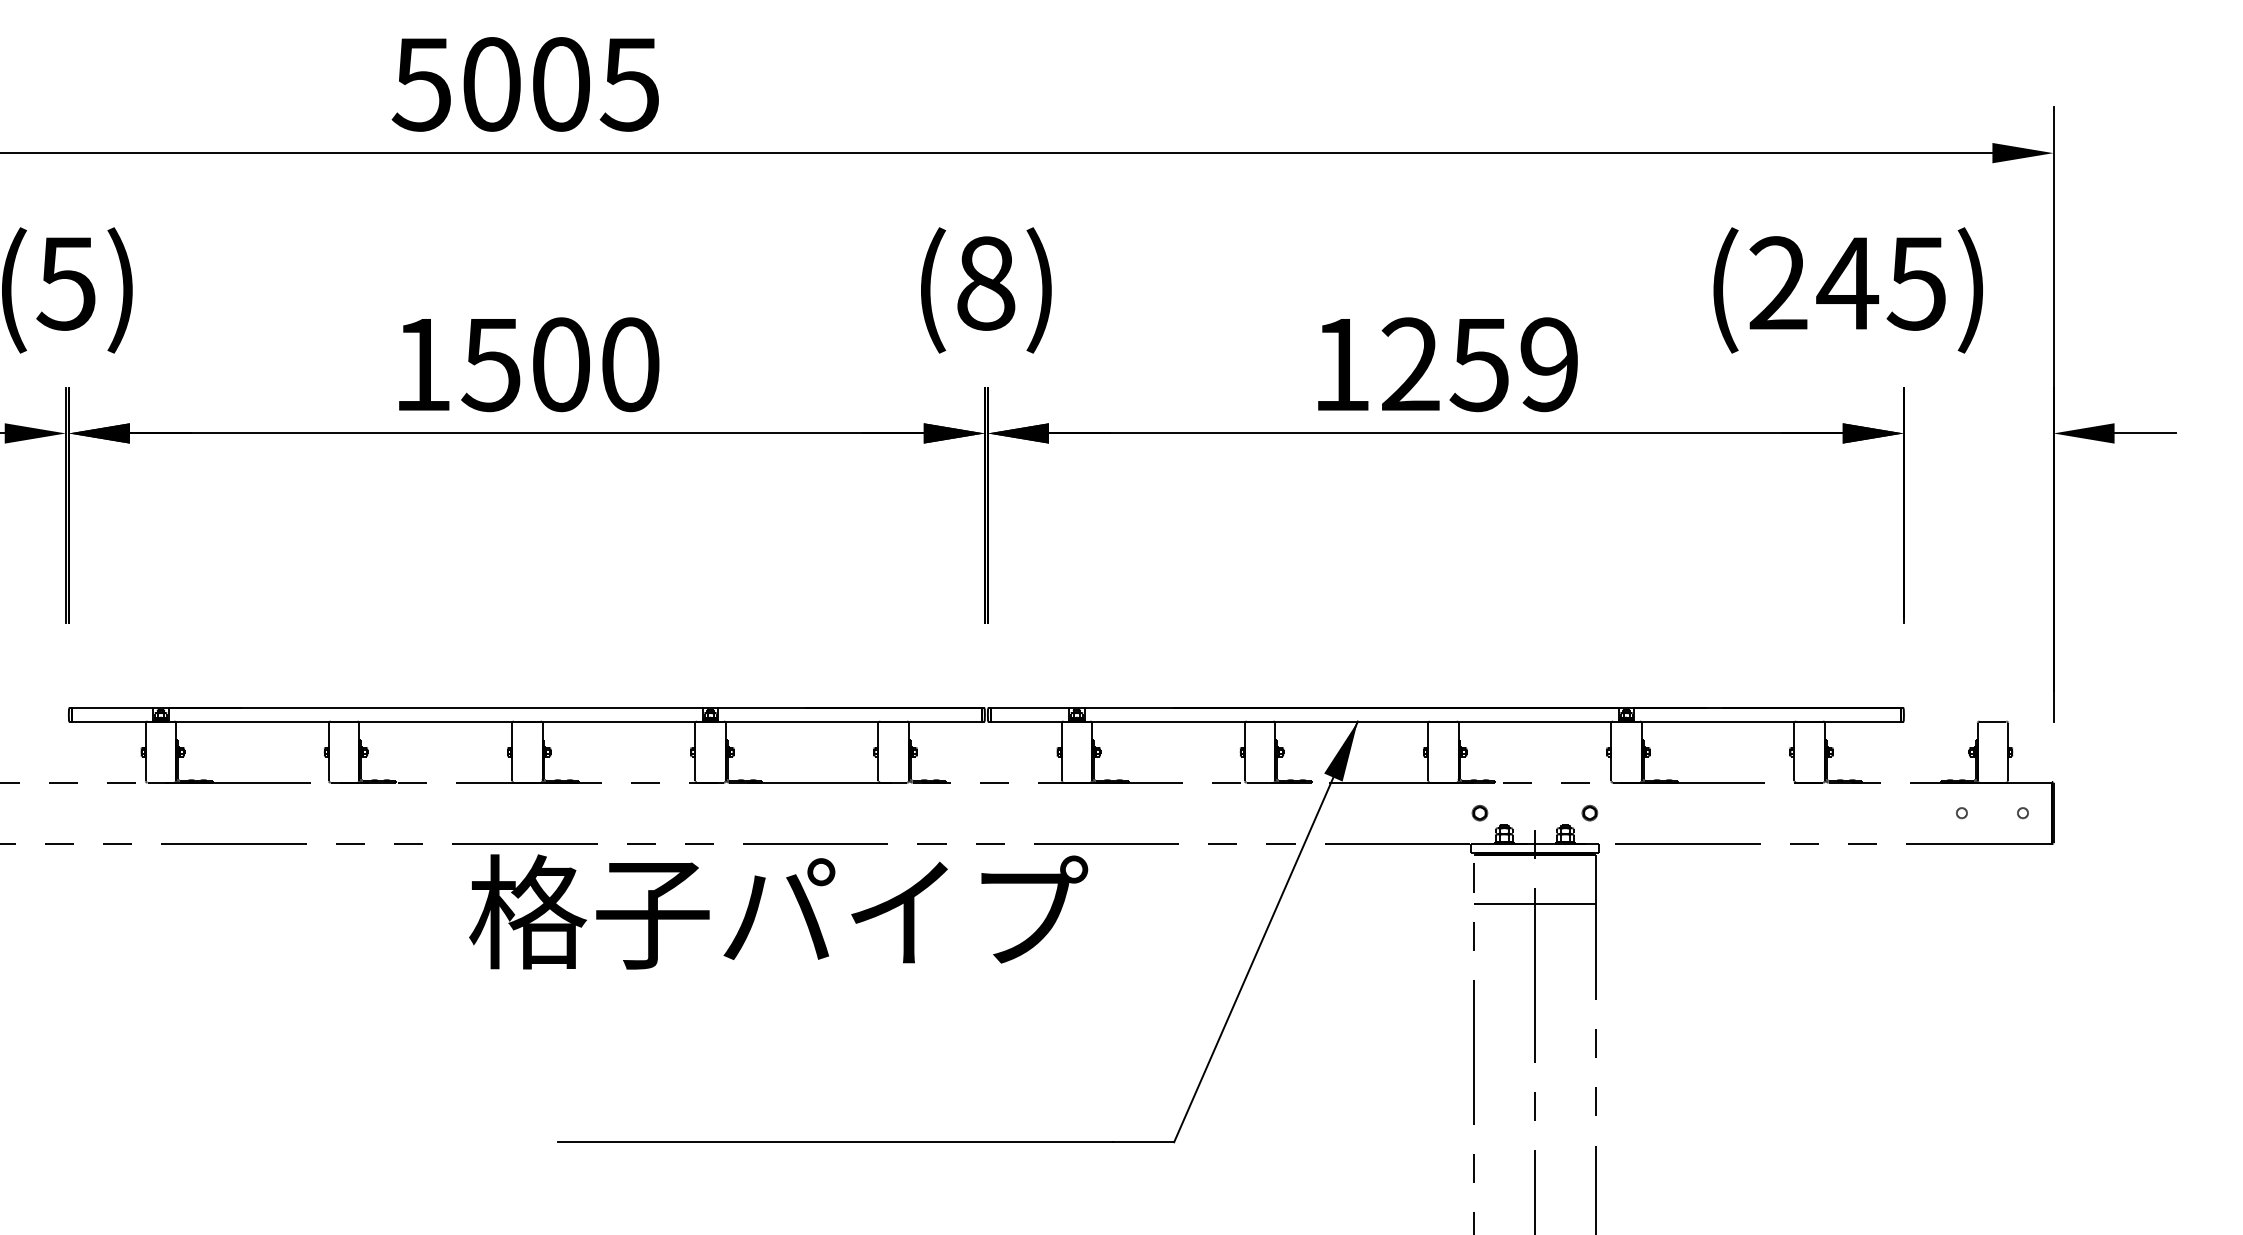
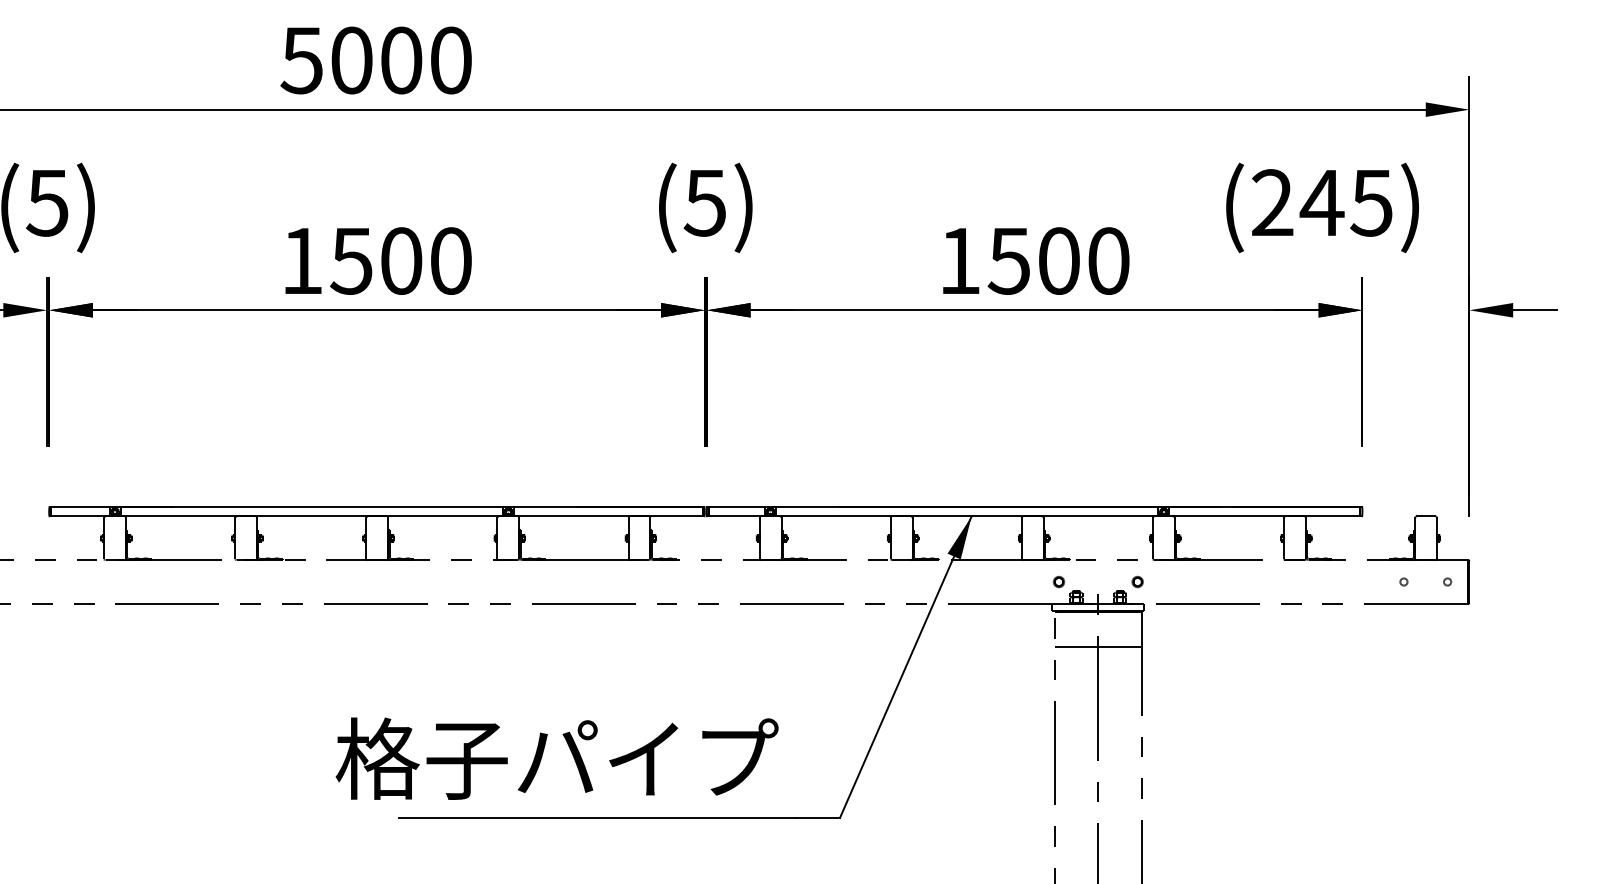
text: (629, 84) -> (450, 60), 5005 -> 5000
text: (984, 282) -> (704, 202), (8) -> (5)
text: (1479, 363) -> (1058, 260), 1259 -> 1500
text: (777, 911) -> (556, 758), moved

